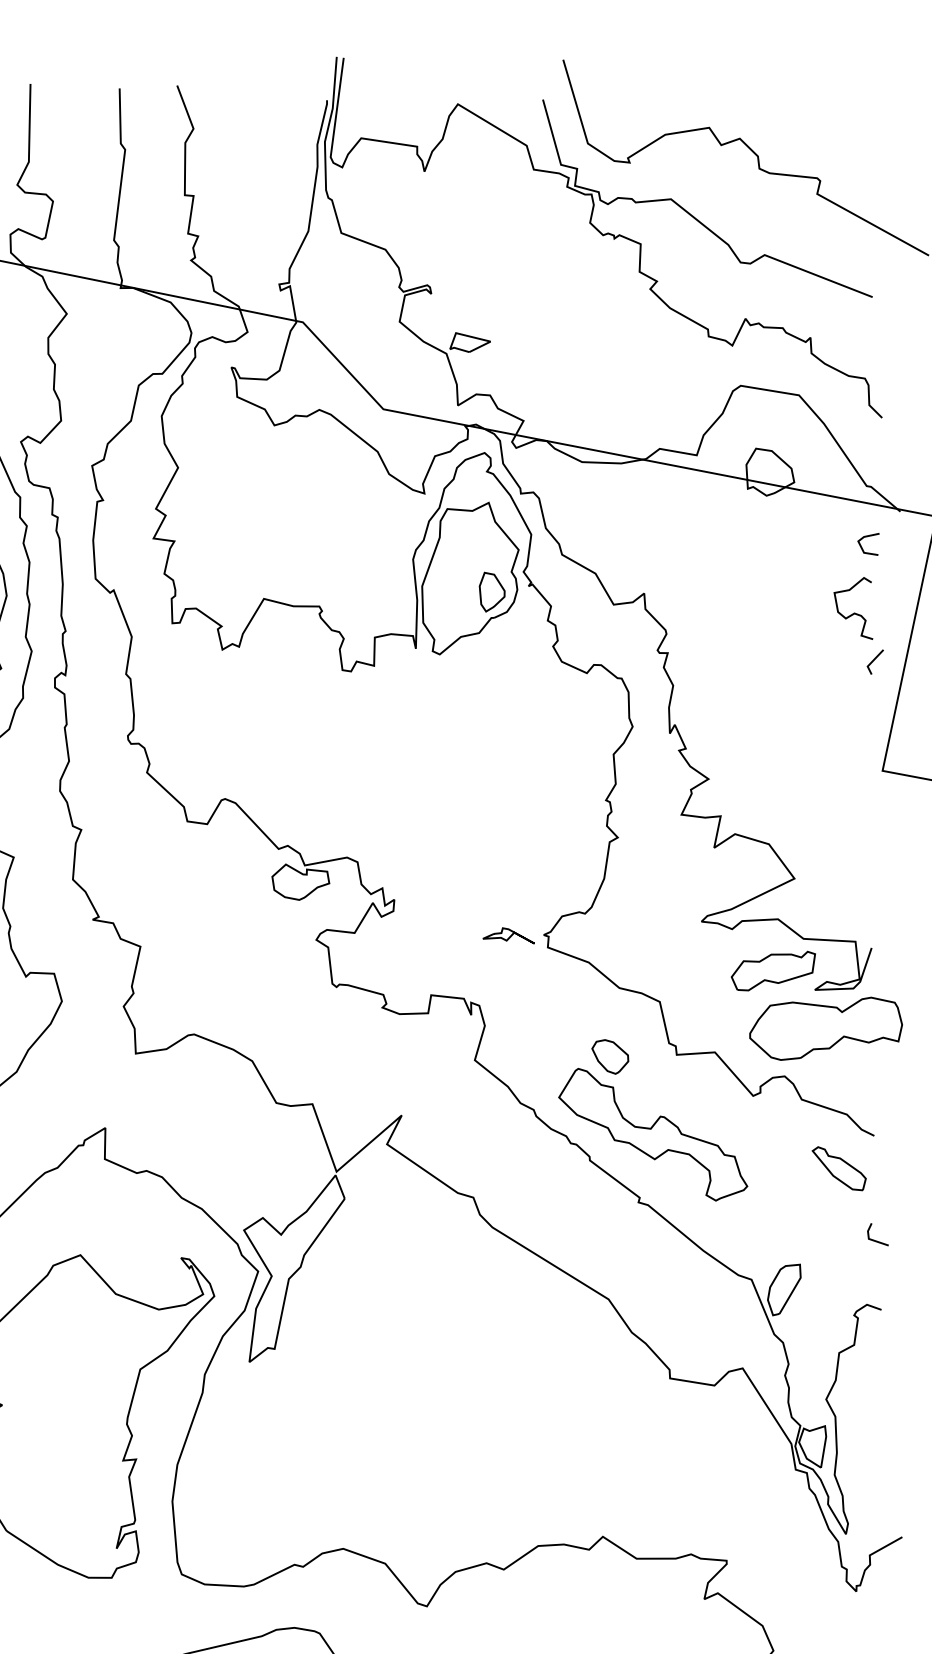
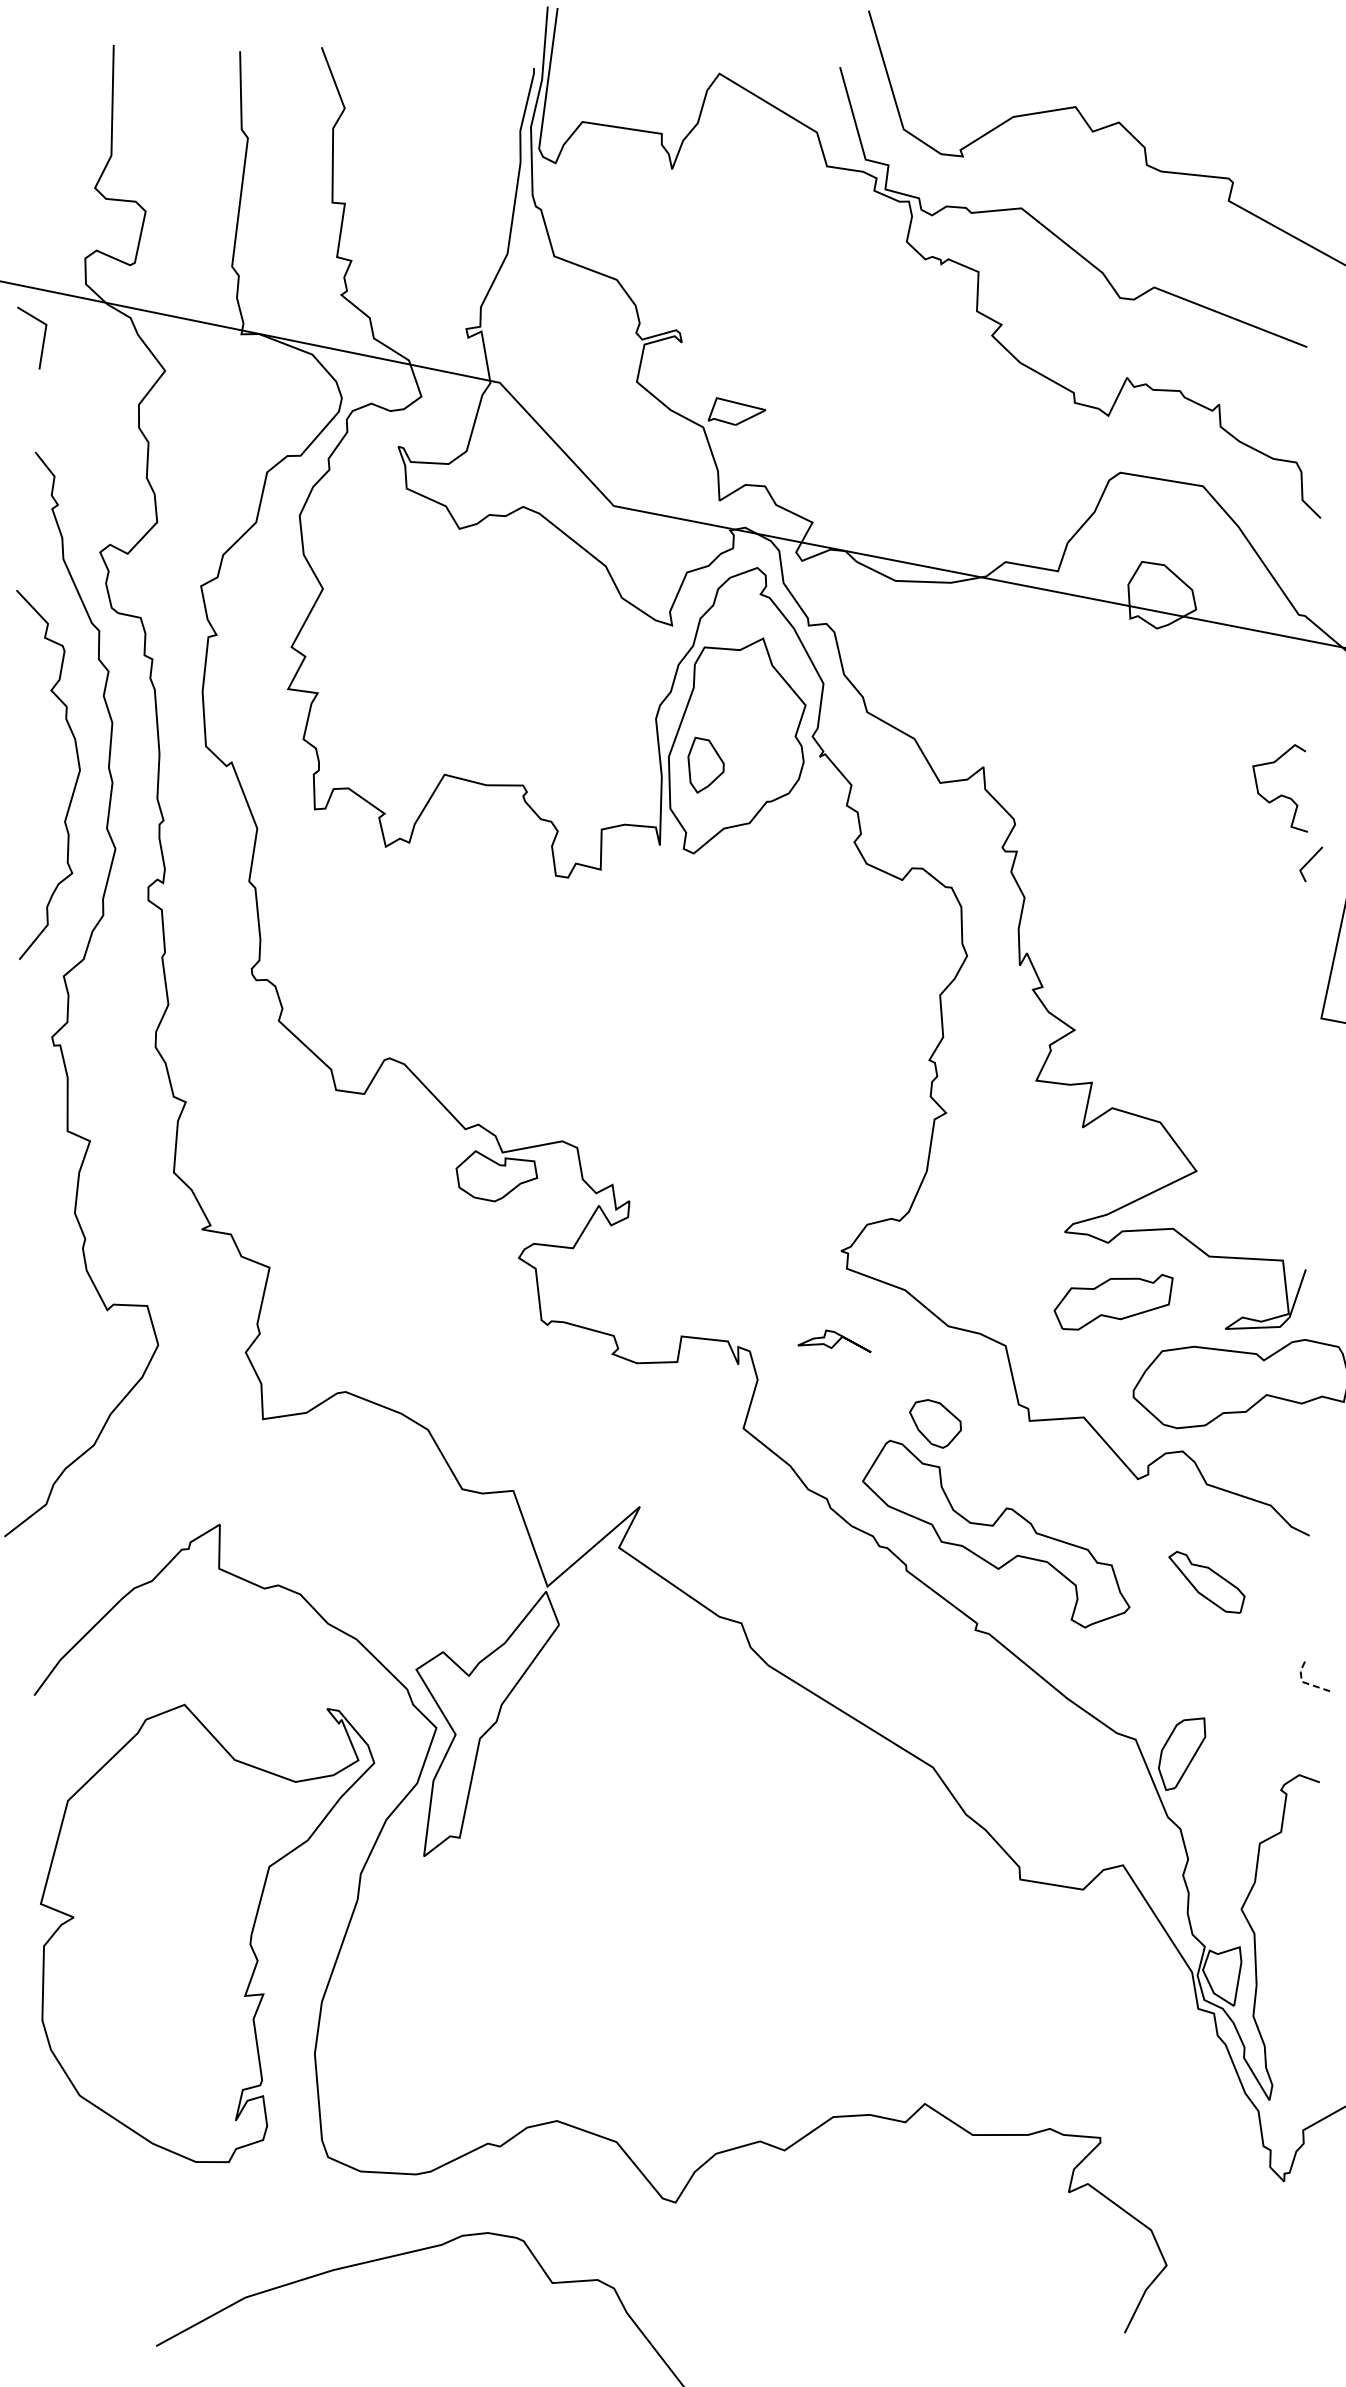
line: (862, 547) -> (1292, 701), removed
part: (491, 591) -> (705, 764), moved
part: (508, 935) -> (834, 1340), moved
part: (773, 971) -> (1113, 1302), moved
part: (838, 1168) -> (1206, 1582), moved
line: (870, 1239) -> (1303, 1682), solid -> dashed

